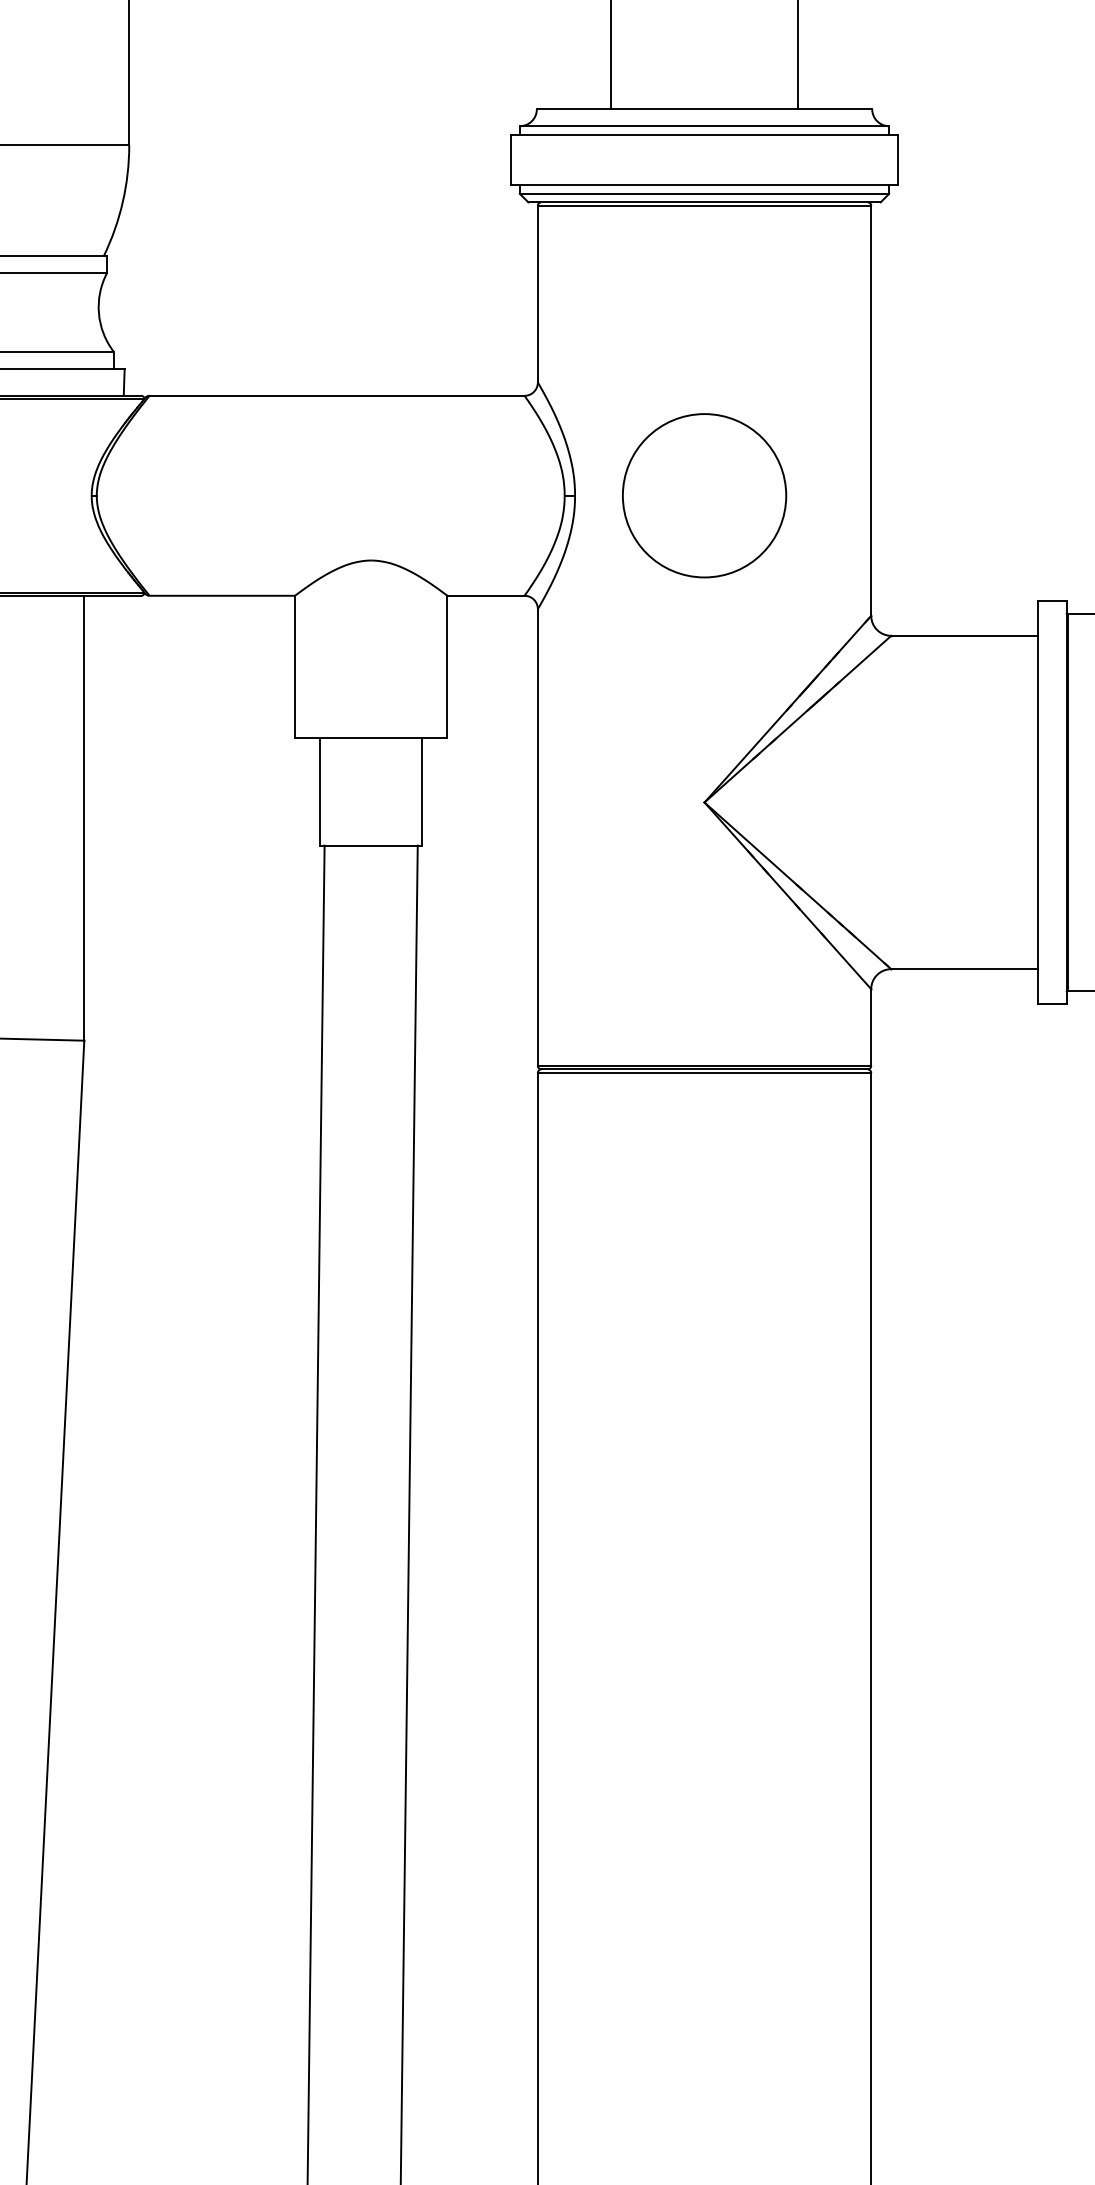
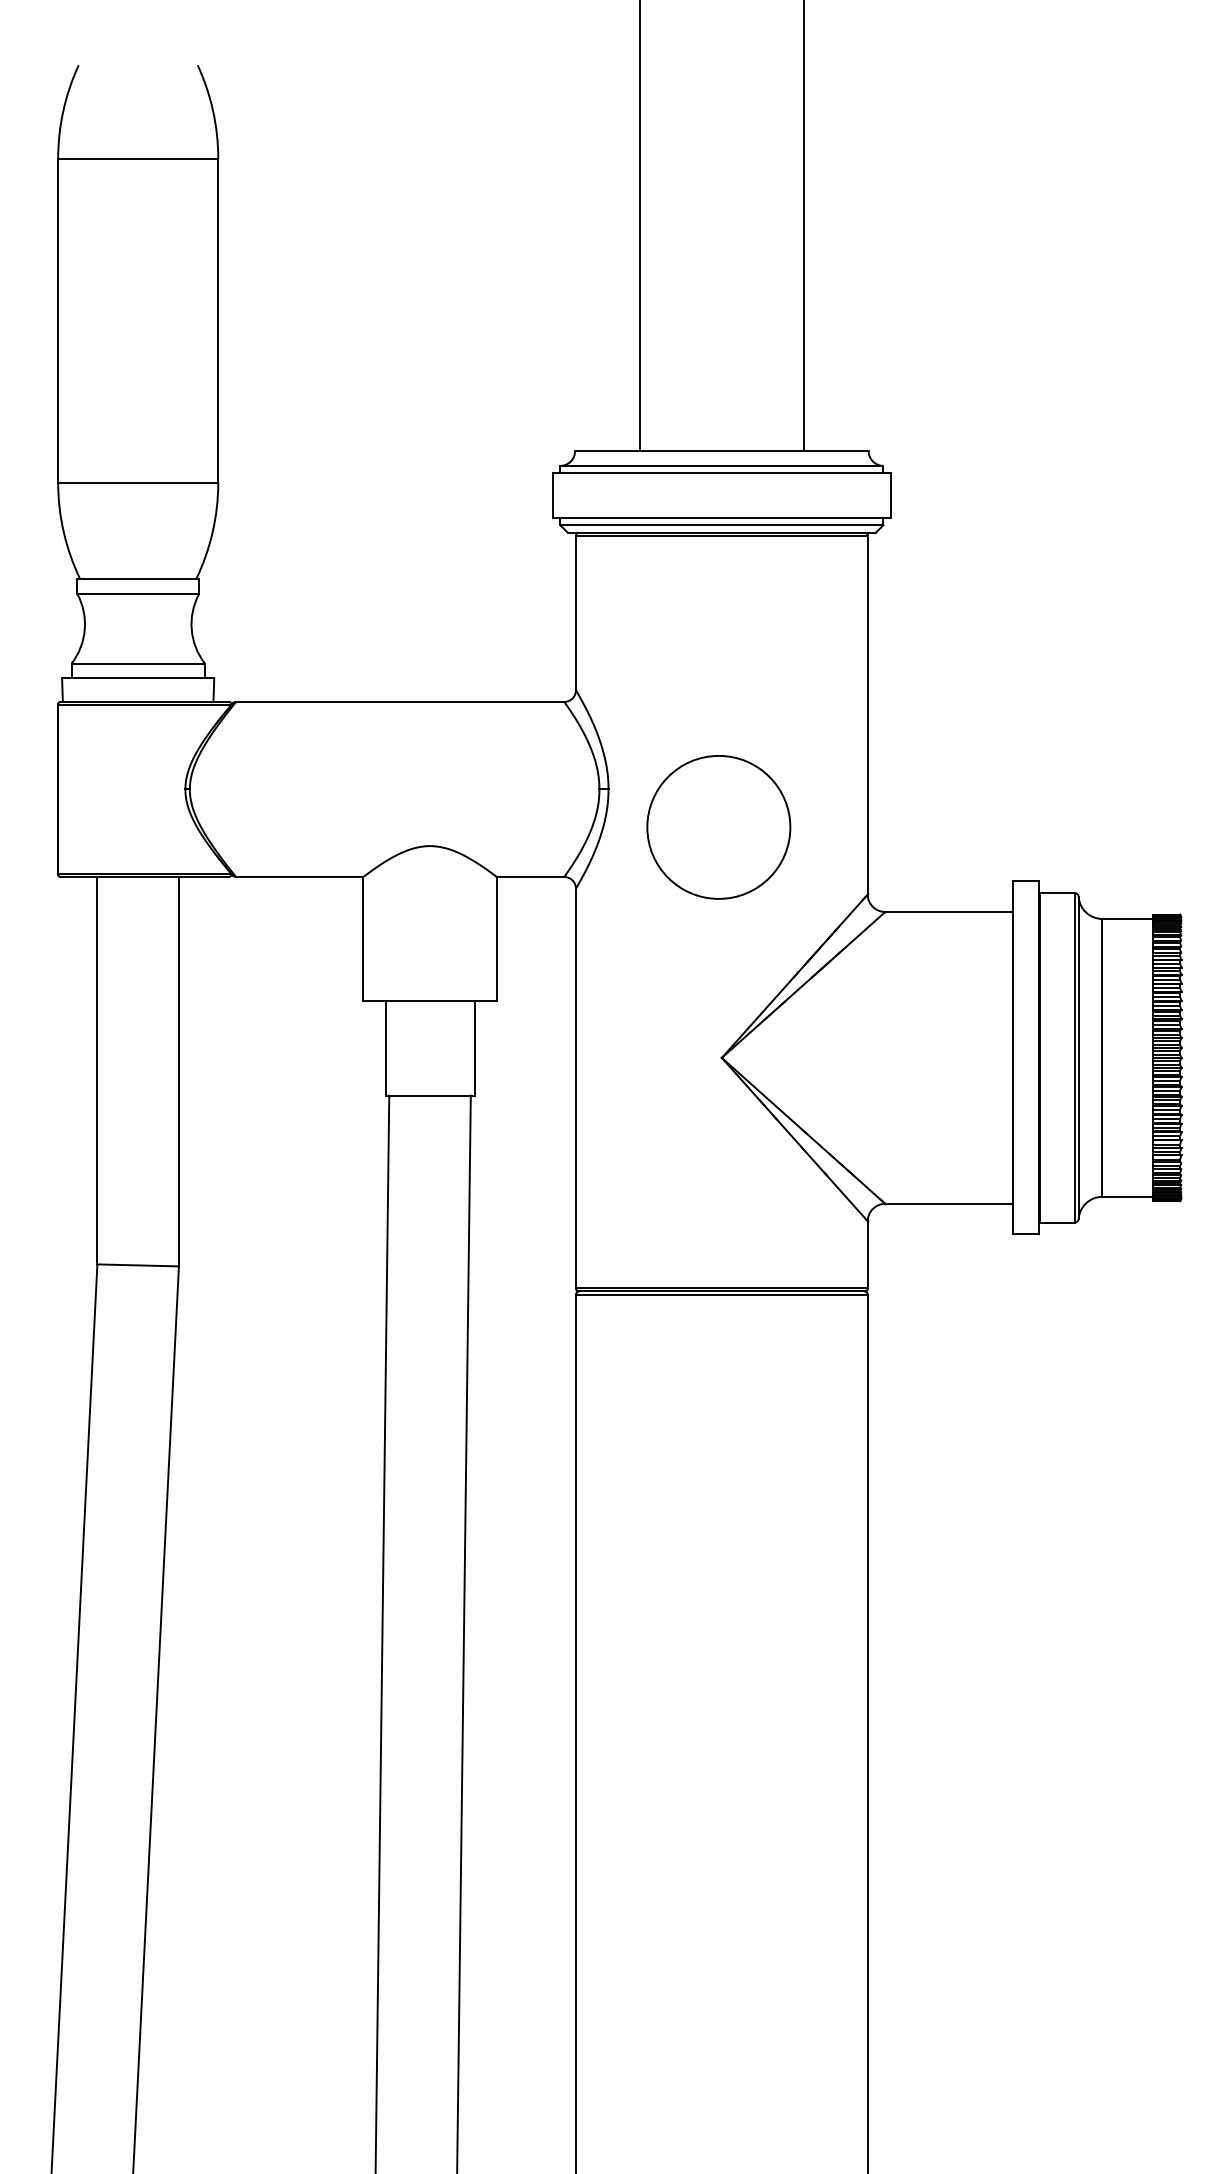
circle: (704, 495) -> (718, 827), moved

